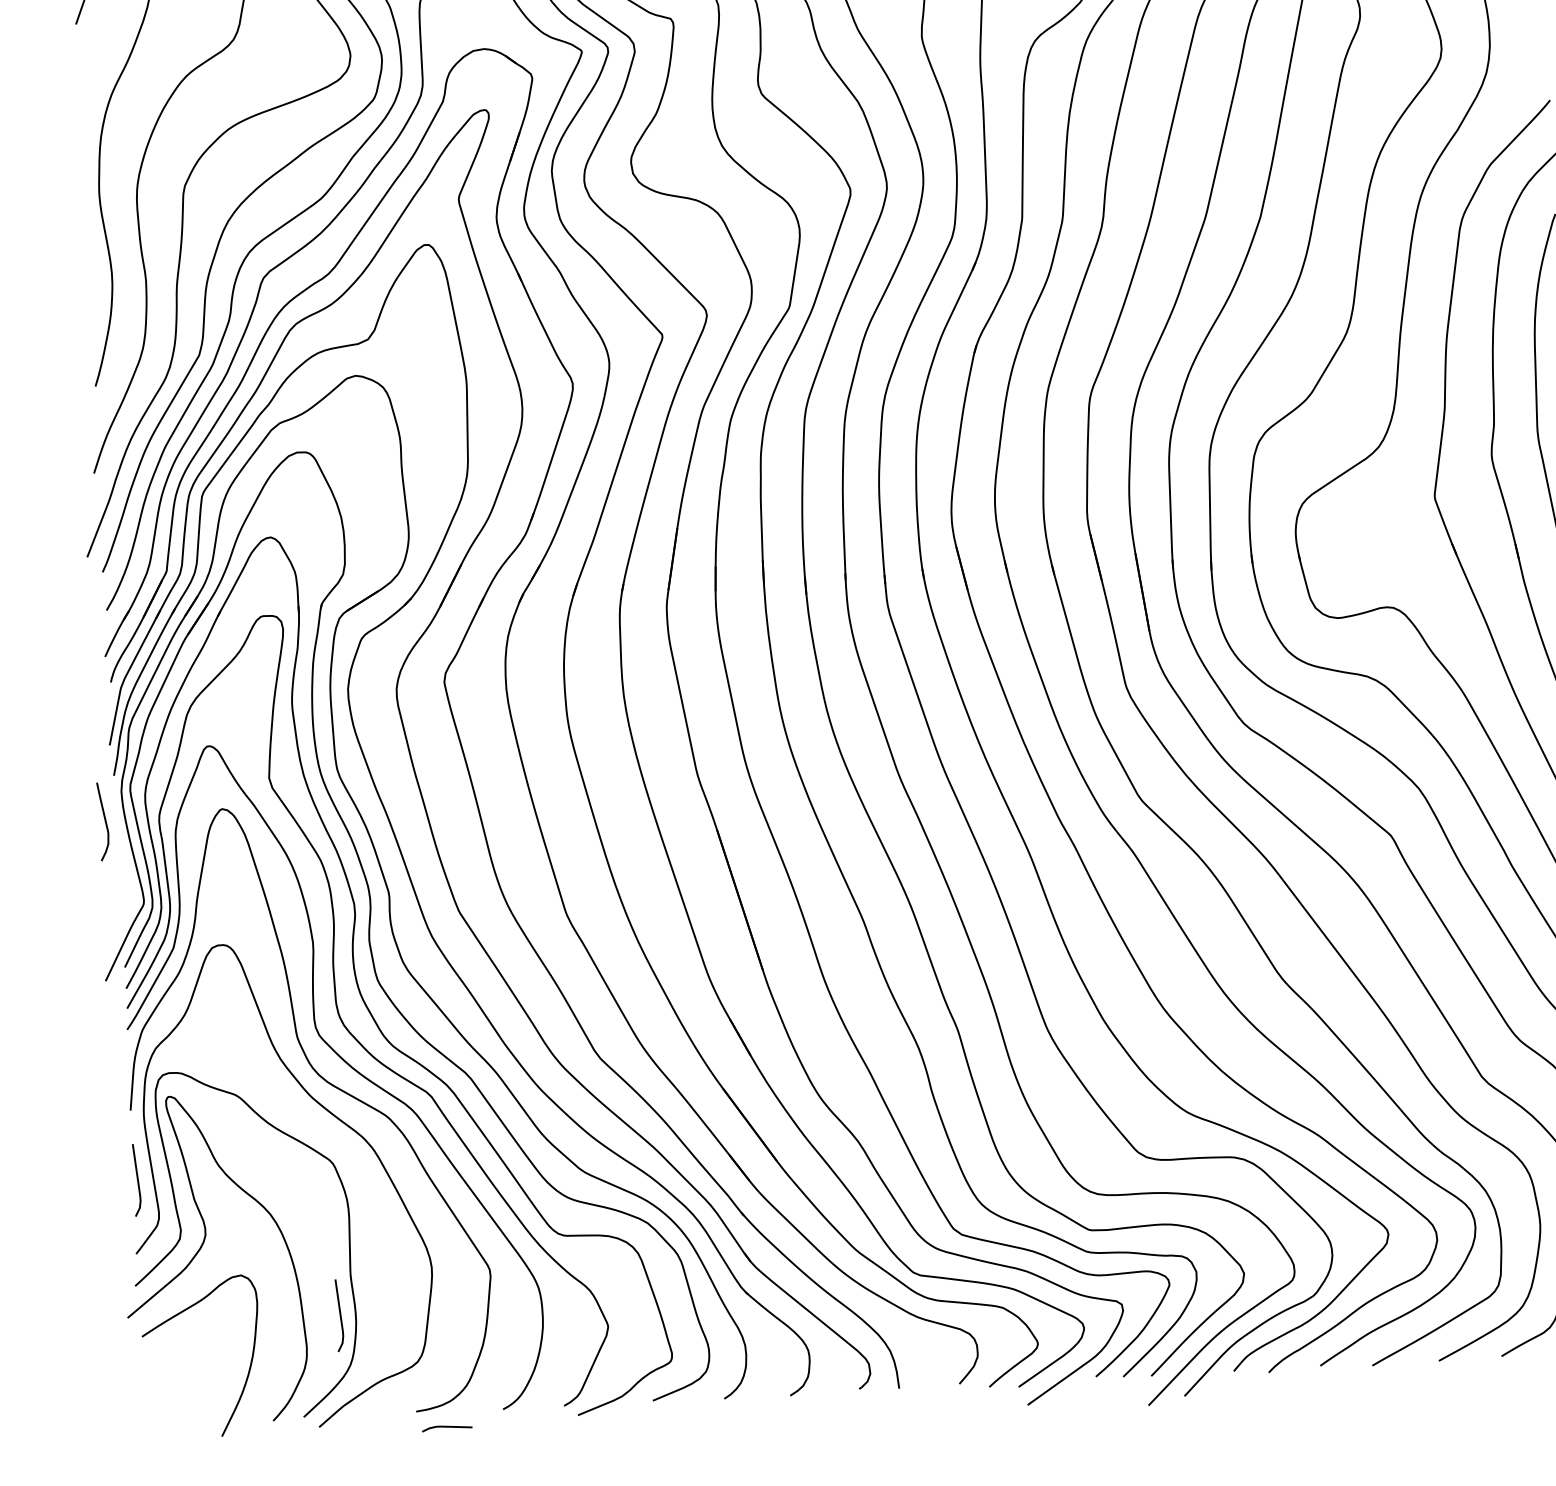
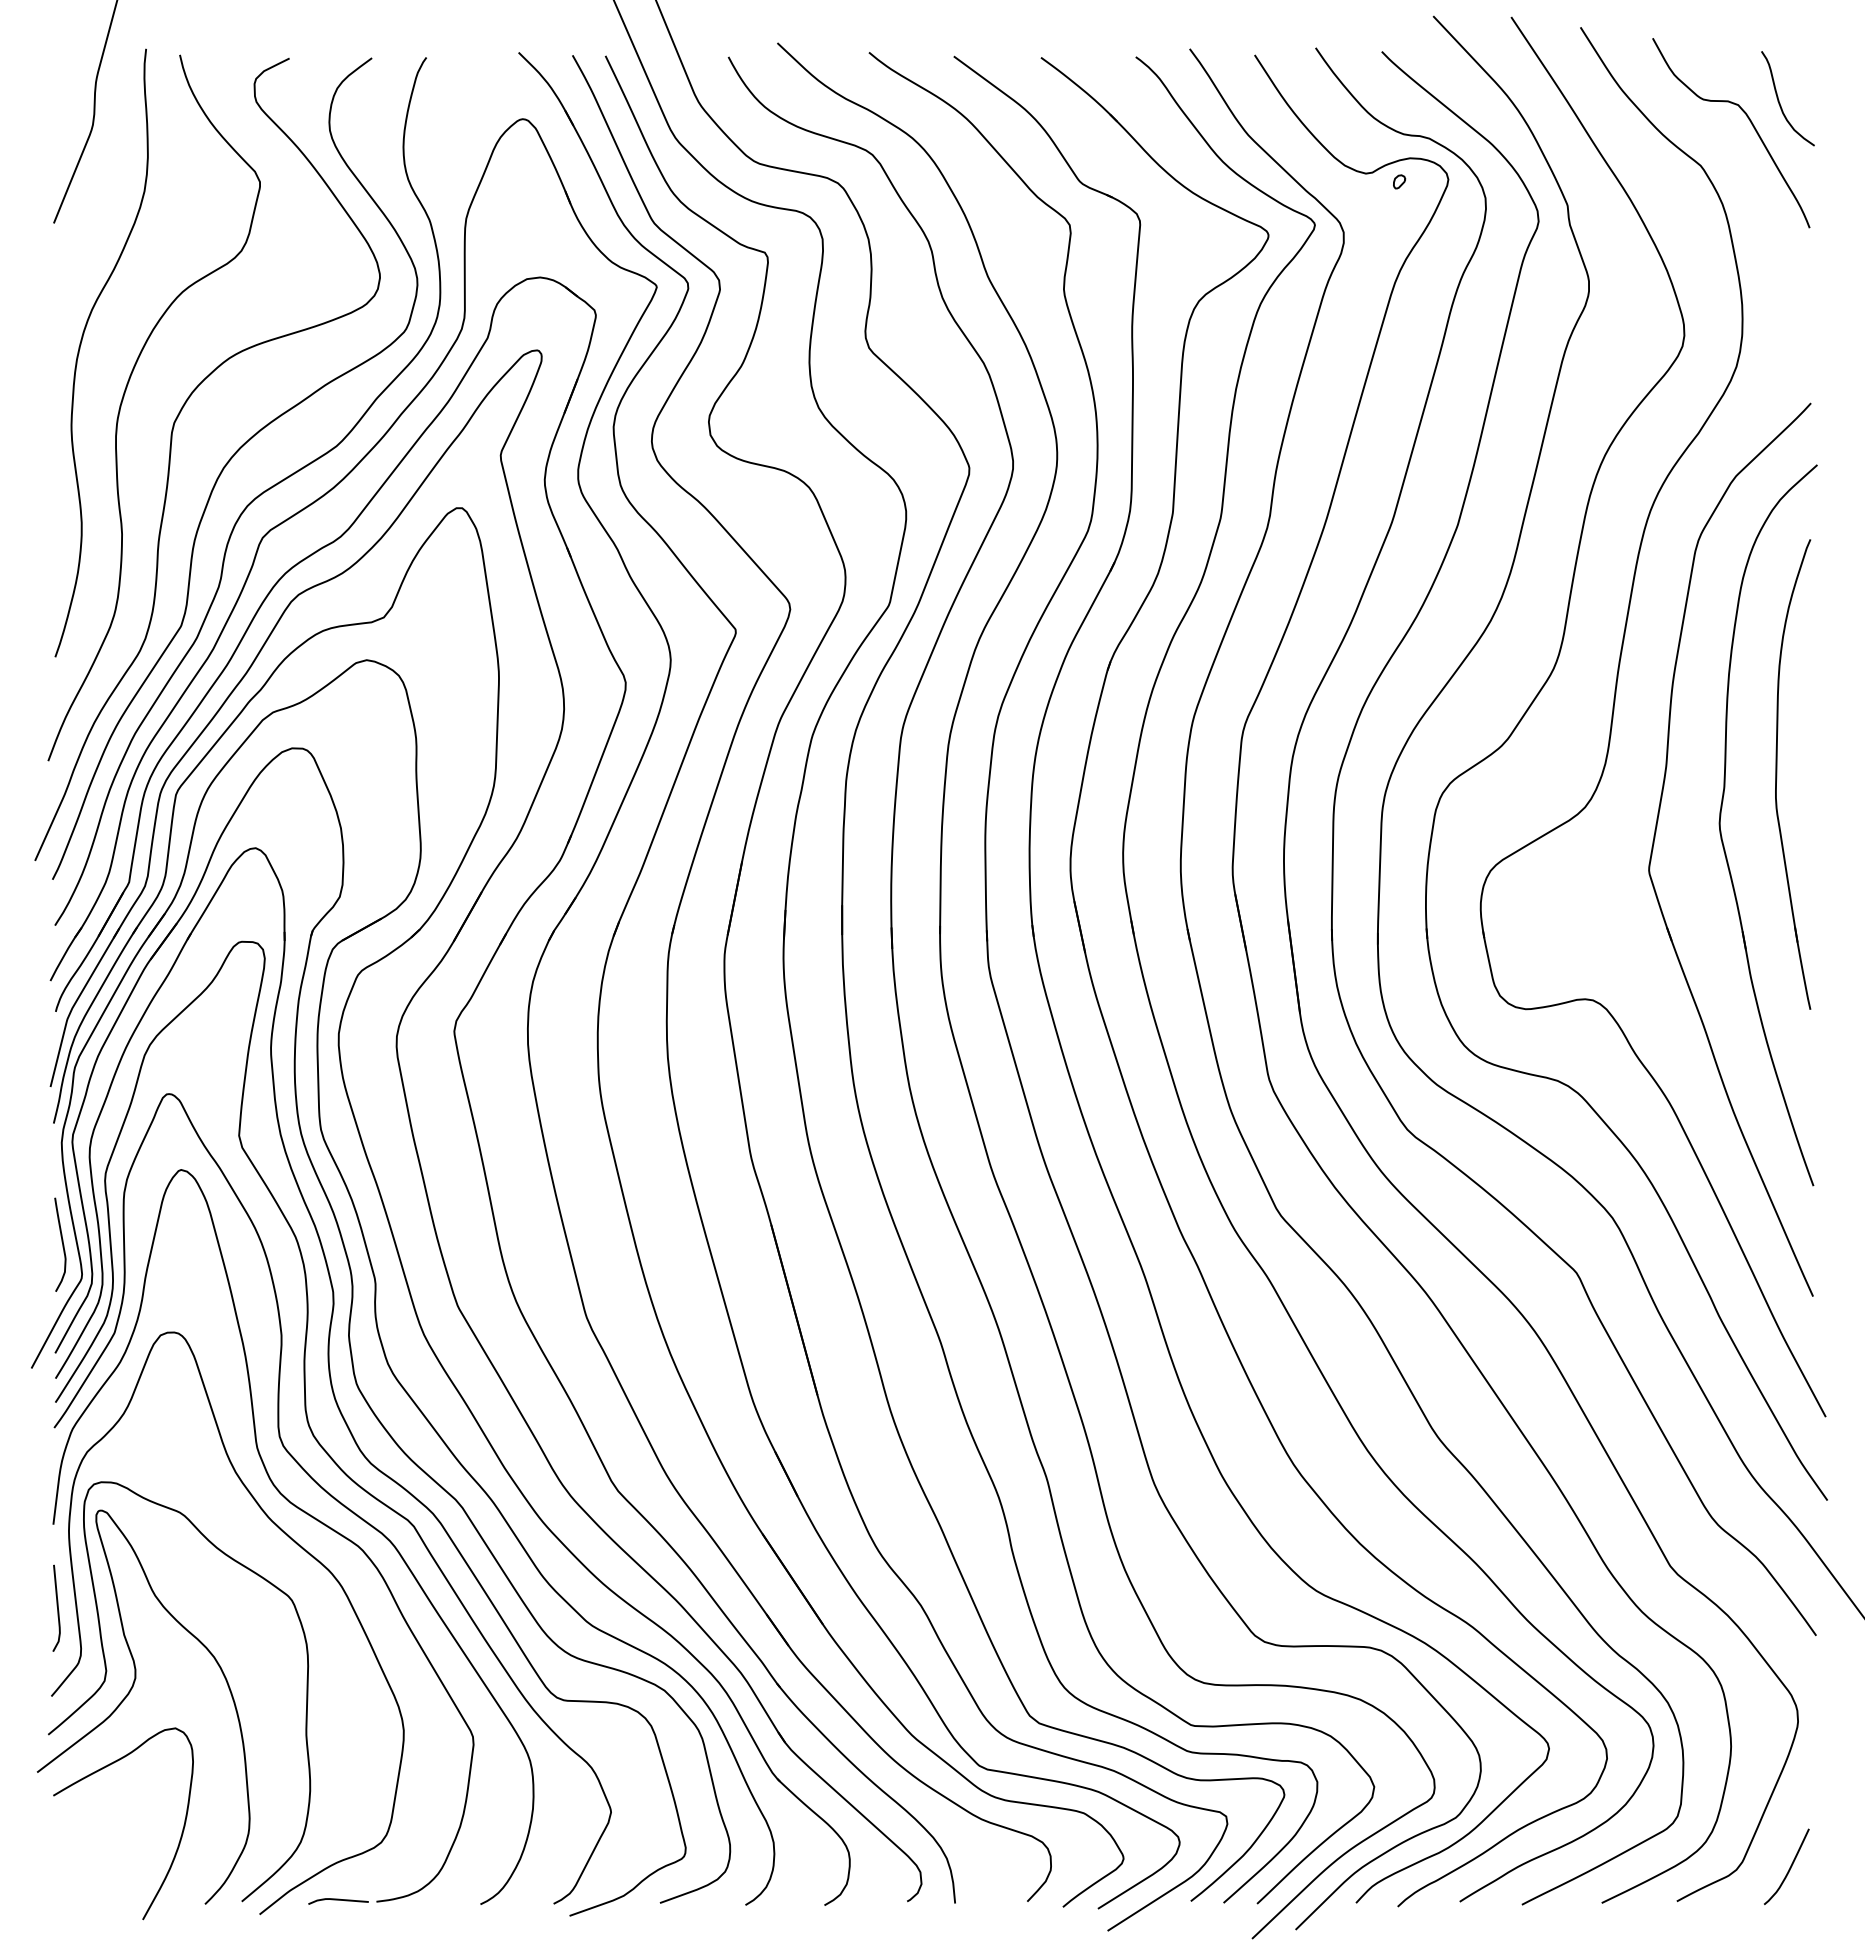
curve: (105, 821) -> (62, 1244), moved
line: (339, 1314) -> (290, 1780), removed
curve: (447, 1427) -> (338, 1900), moved

